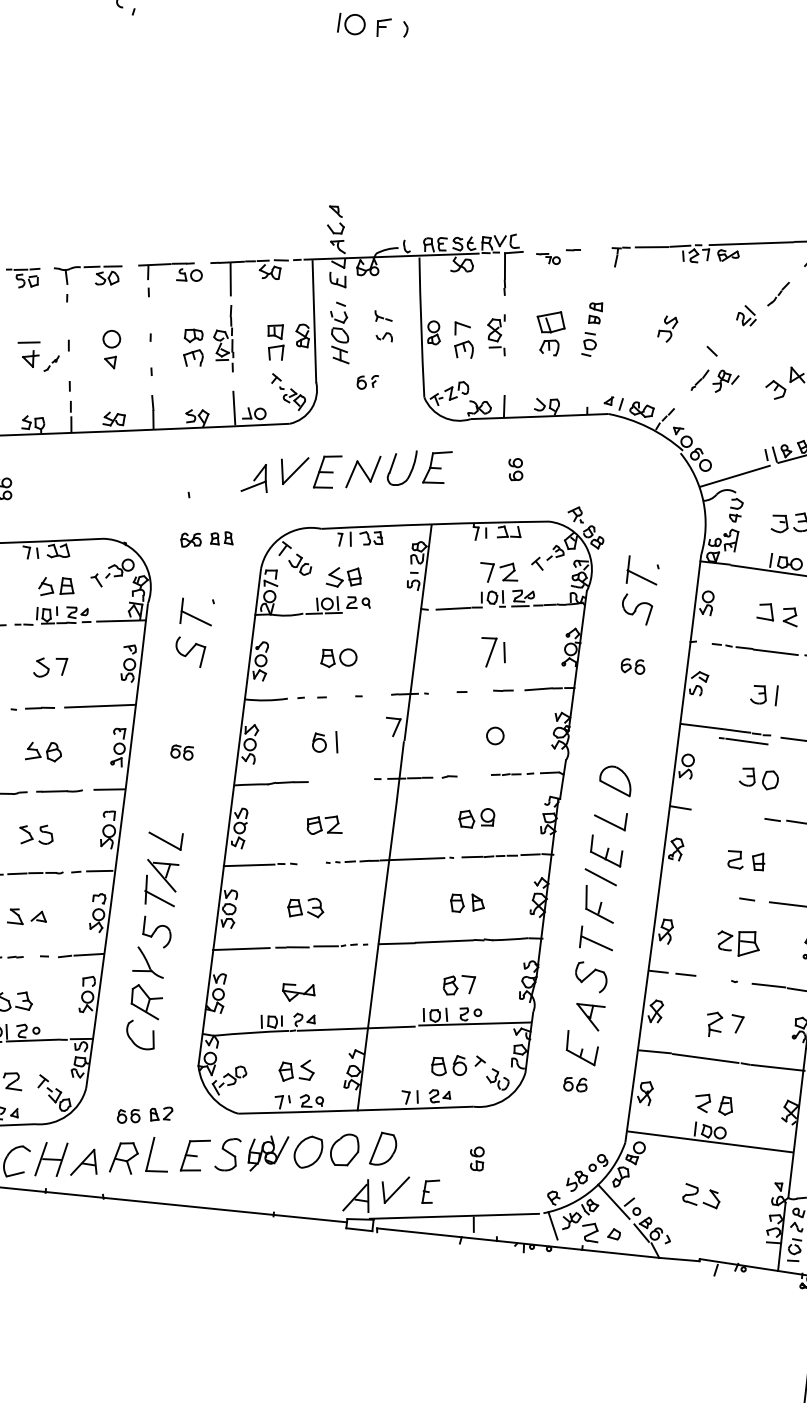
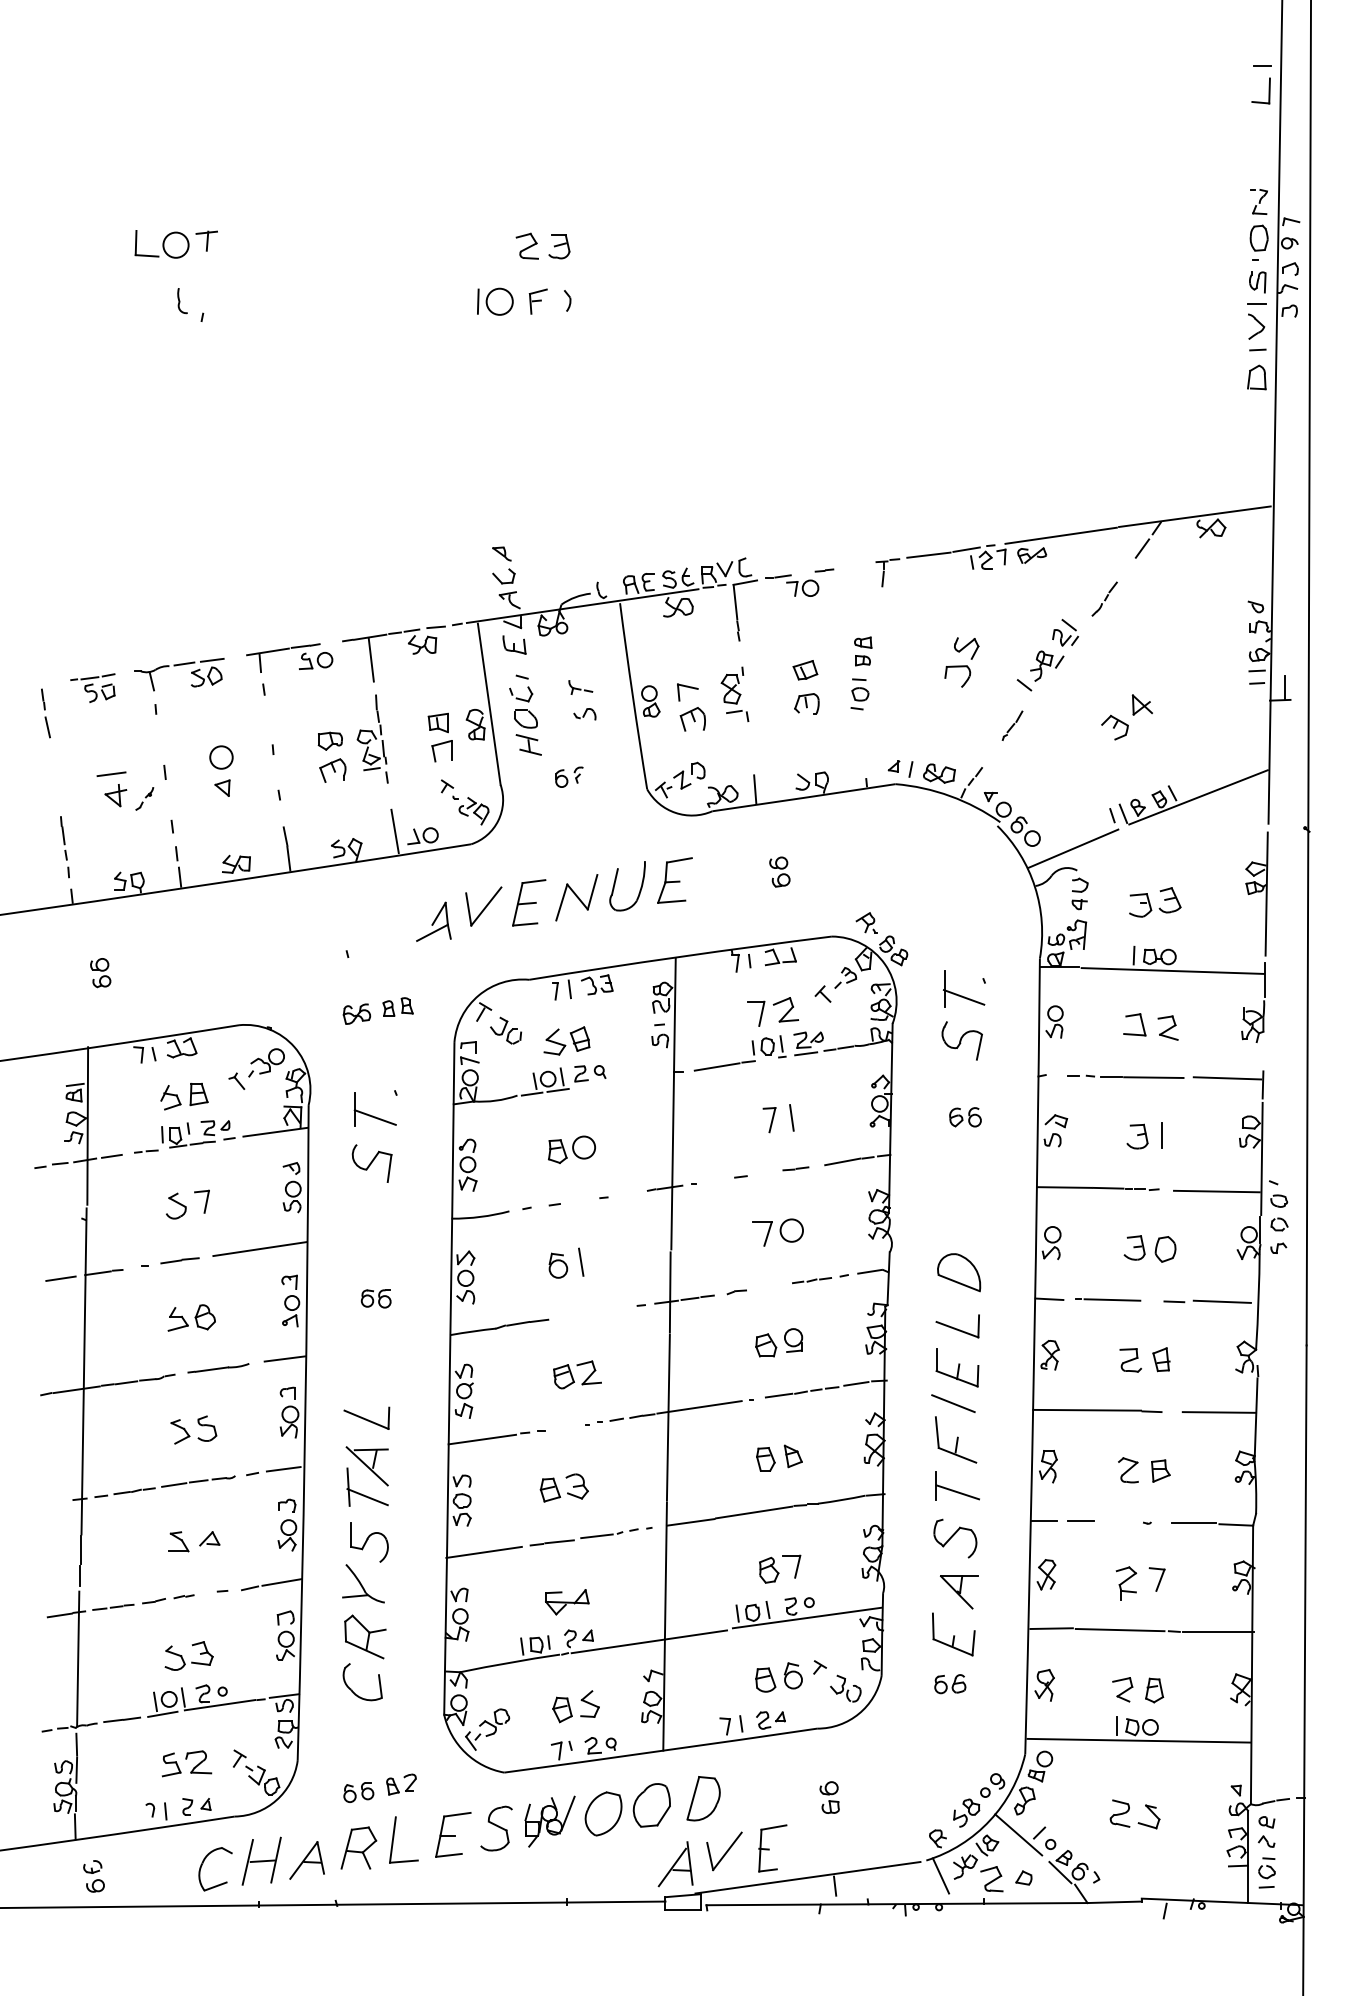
part: (548, 258) -> (792, 585), size x1.67
part: (551, 322) -> (805, 670), size x0.62
part: (667, 329) -> (961, 662), size x1.43
part: (726, 381) -> (1047, 665), moved
part: (487, 652) -> (769, 1120), size x0.62
part: (392, 726) -> (762, 1233), moved
line: (744, 740) -> (1108, 1299), moved
line: (699, 892) -> (1087, 1409), added
part: (748, 943) -> (1160, 1470), size x0.62
part: (430, 1191) -> (772, 1848), size x1.43

